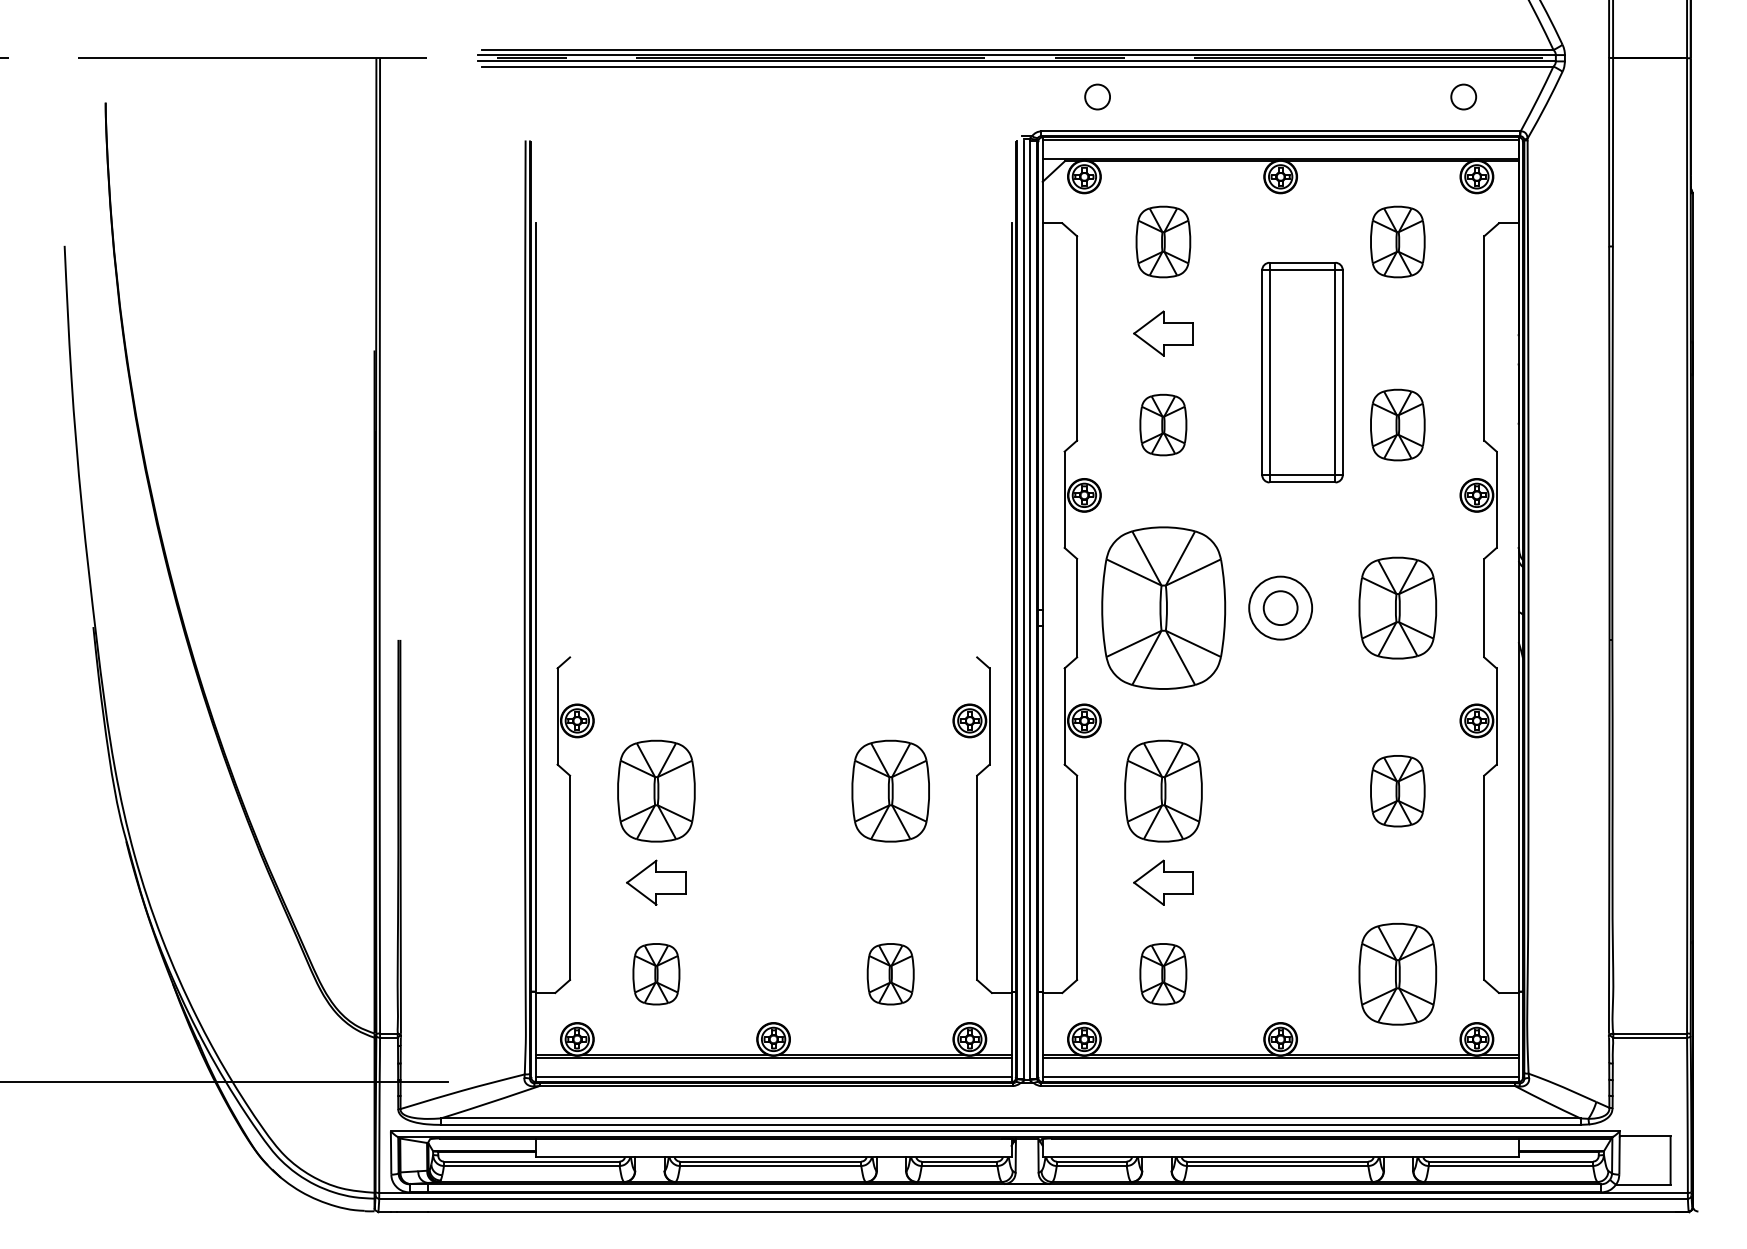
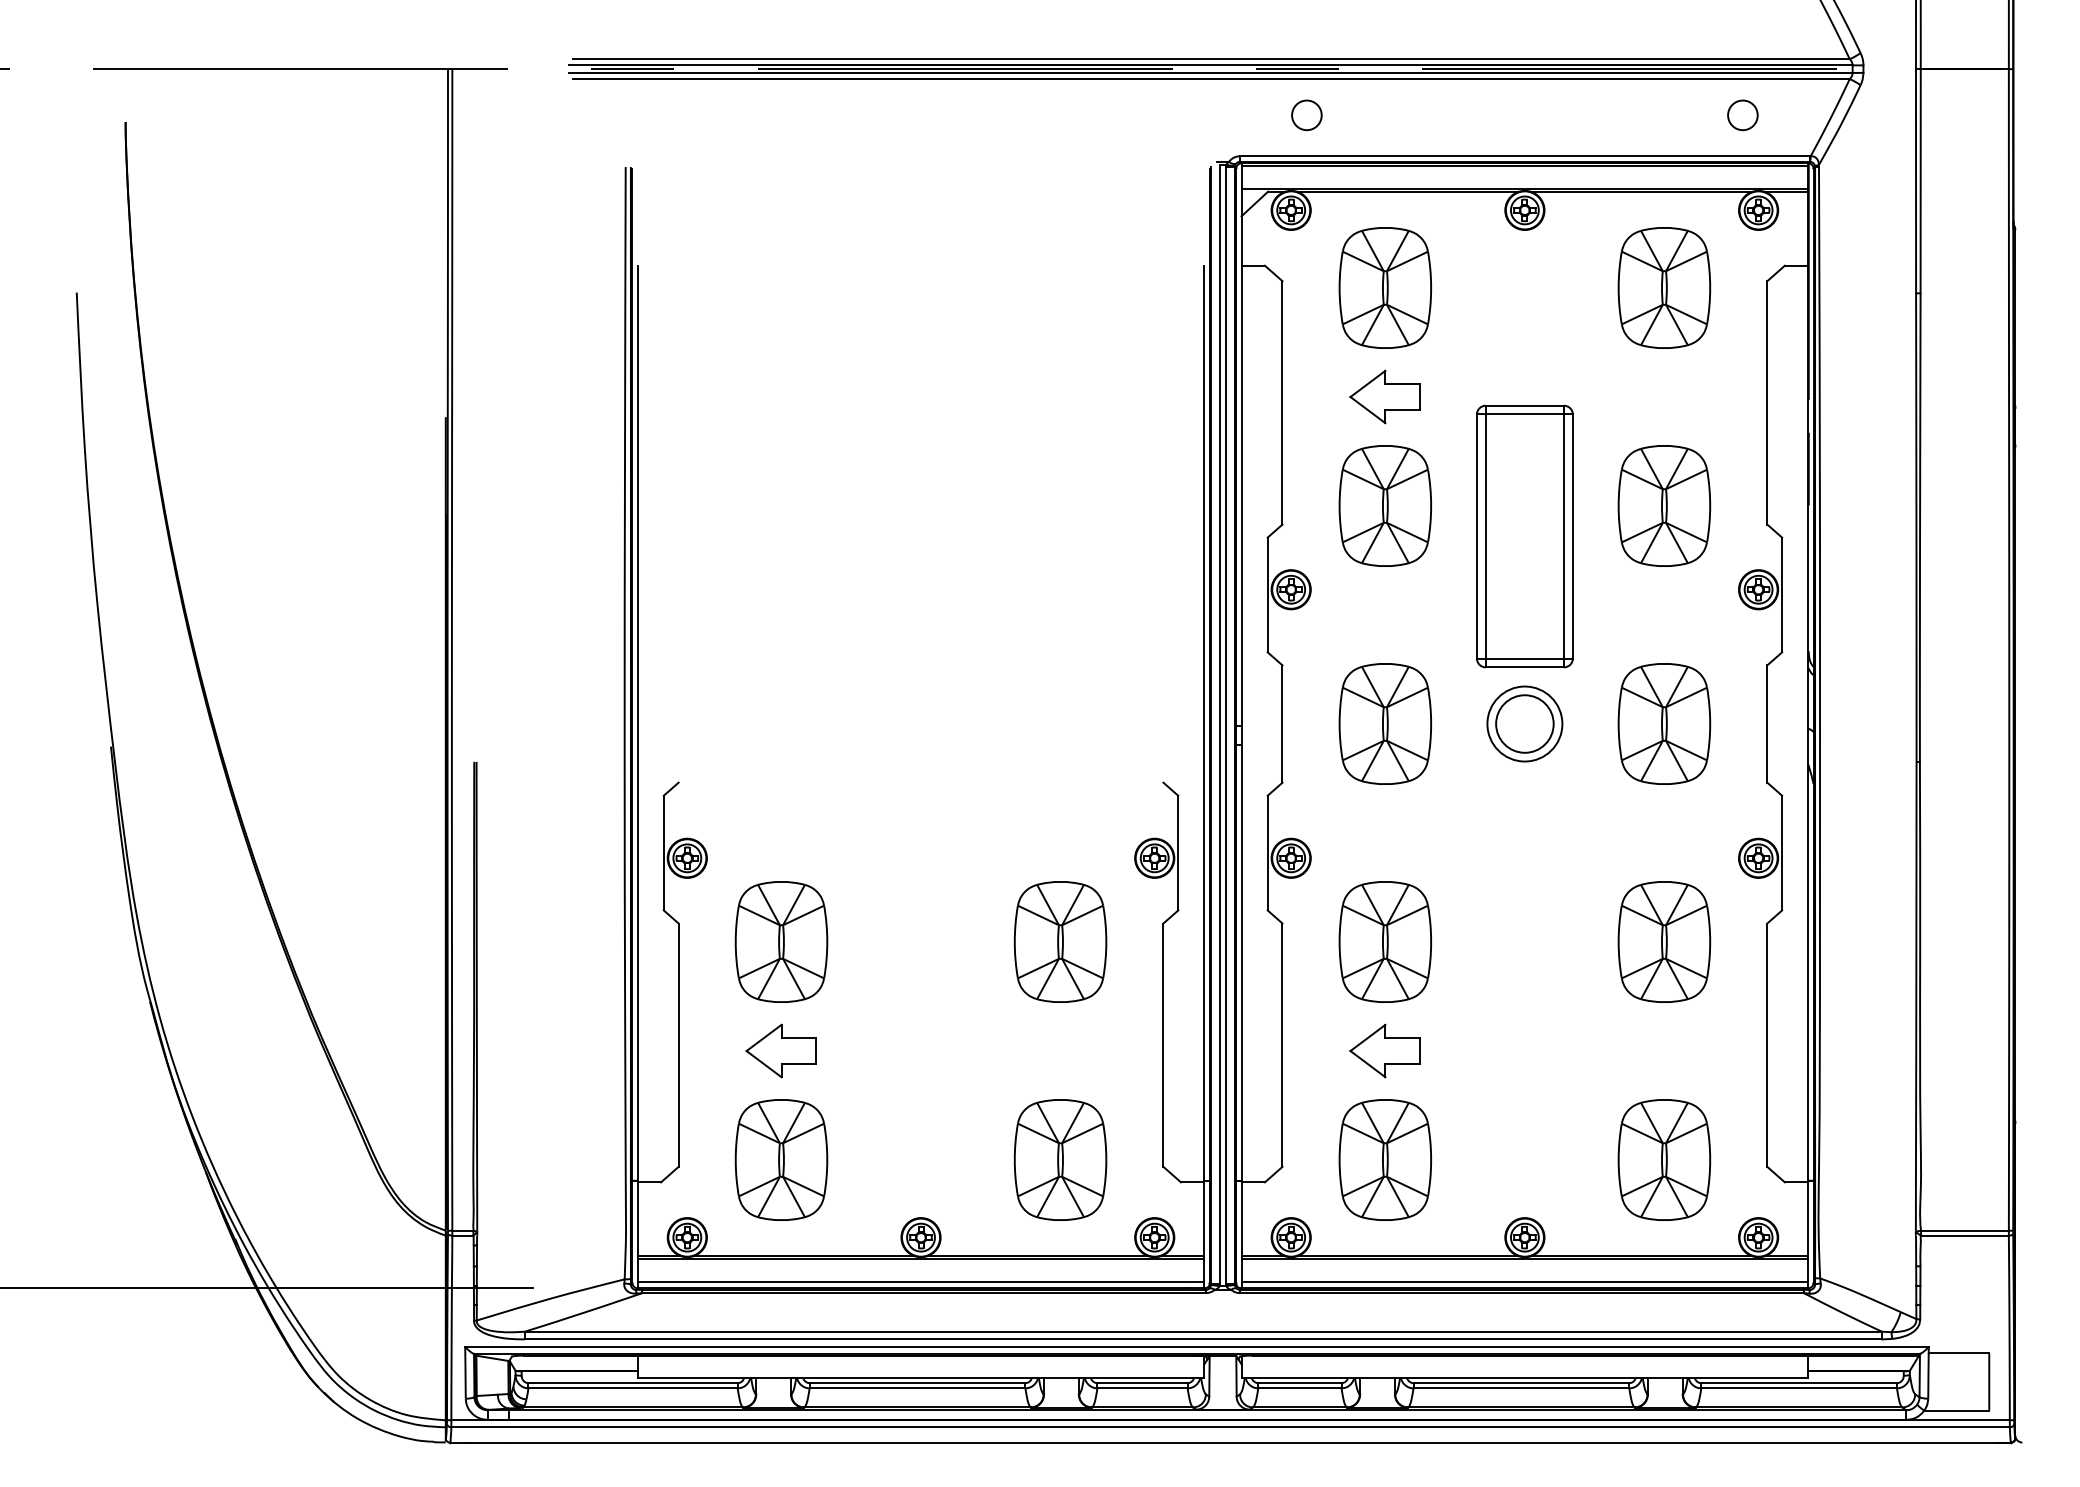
part: (1162, 241) -> (1384, 287), size x1.43
part: (1397, 241) -> (1664, 287), size x1.43
part: (1302, 372) -> (1524, 536), moved
part: (1162, 424) -> (1384, 505), size x1.67
part: (1397, 424) -> (1664, 505), size x1.43
part: (1162, 607) -> (1384, 723), size x0.62
circle: (1280, 607) -> (1524, 723), size x1.43
part: (1397, 790) -> (1664, 941), size x1.43
part: (656, 973) -> (781, 1159), size x1.67
part: (890, 973) -> (1060, 1159), size x1.67
part: (1162, 973) -> (1384, 1159), size x1.67

